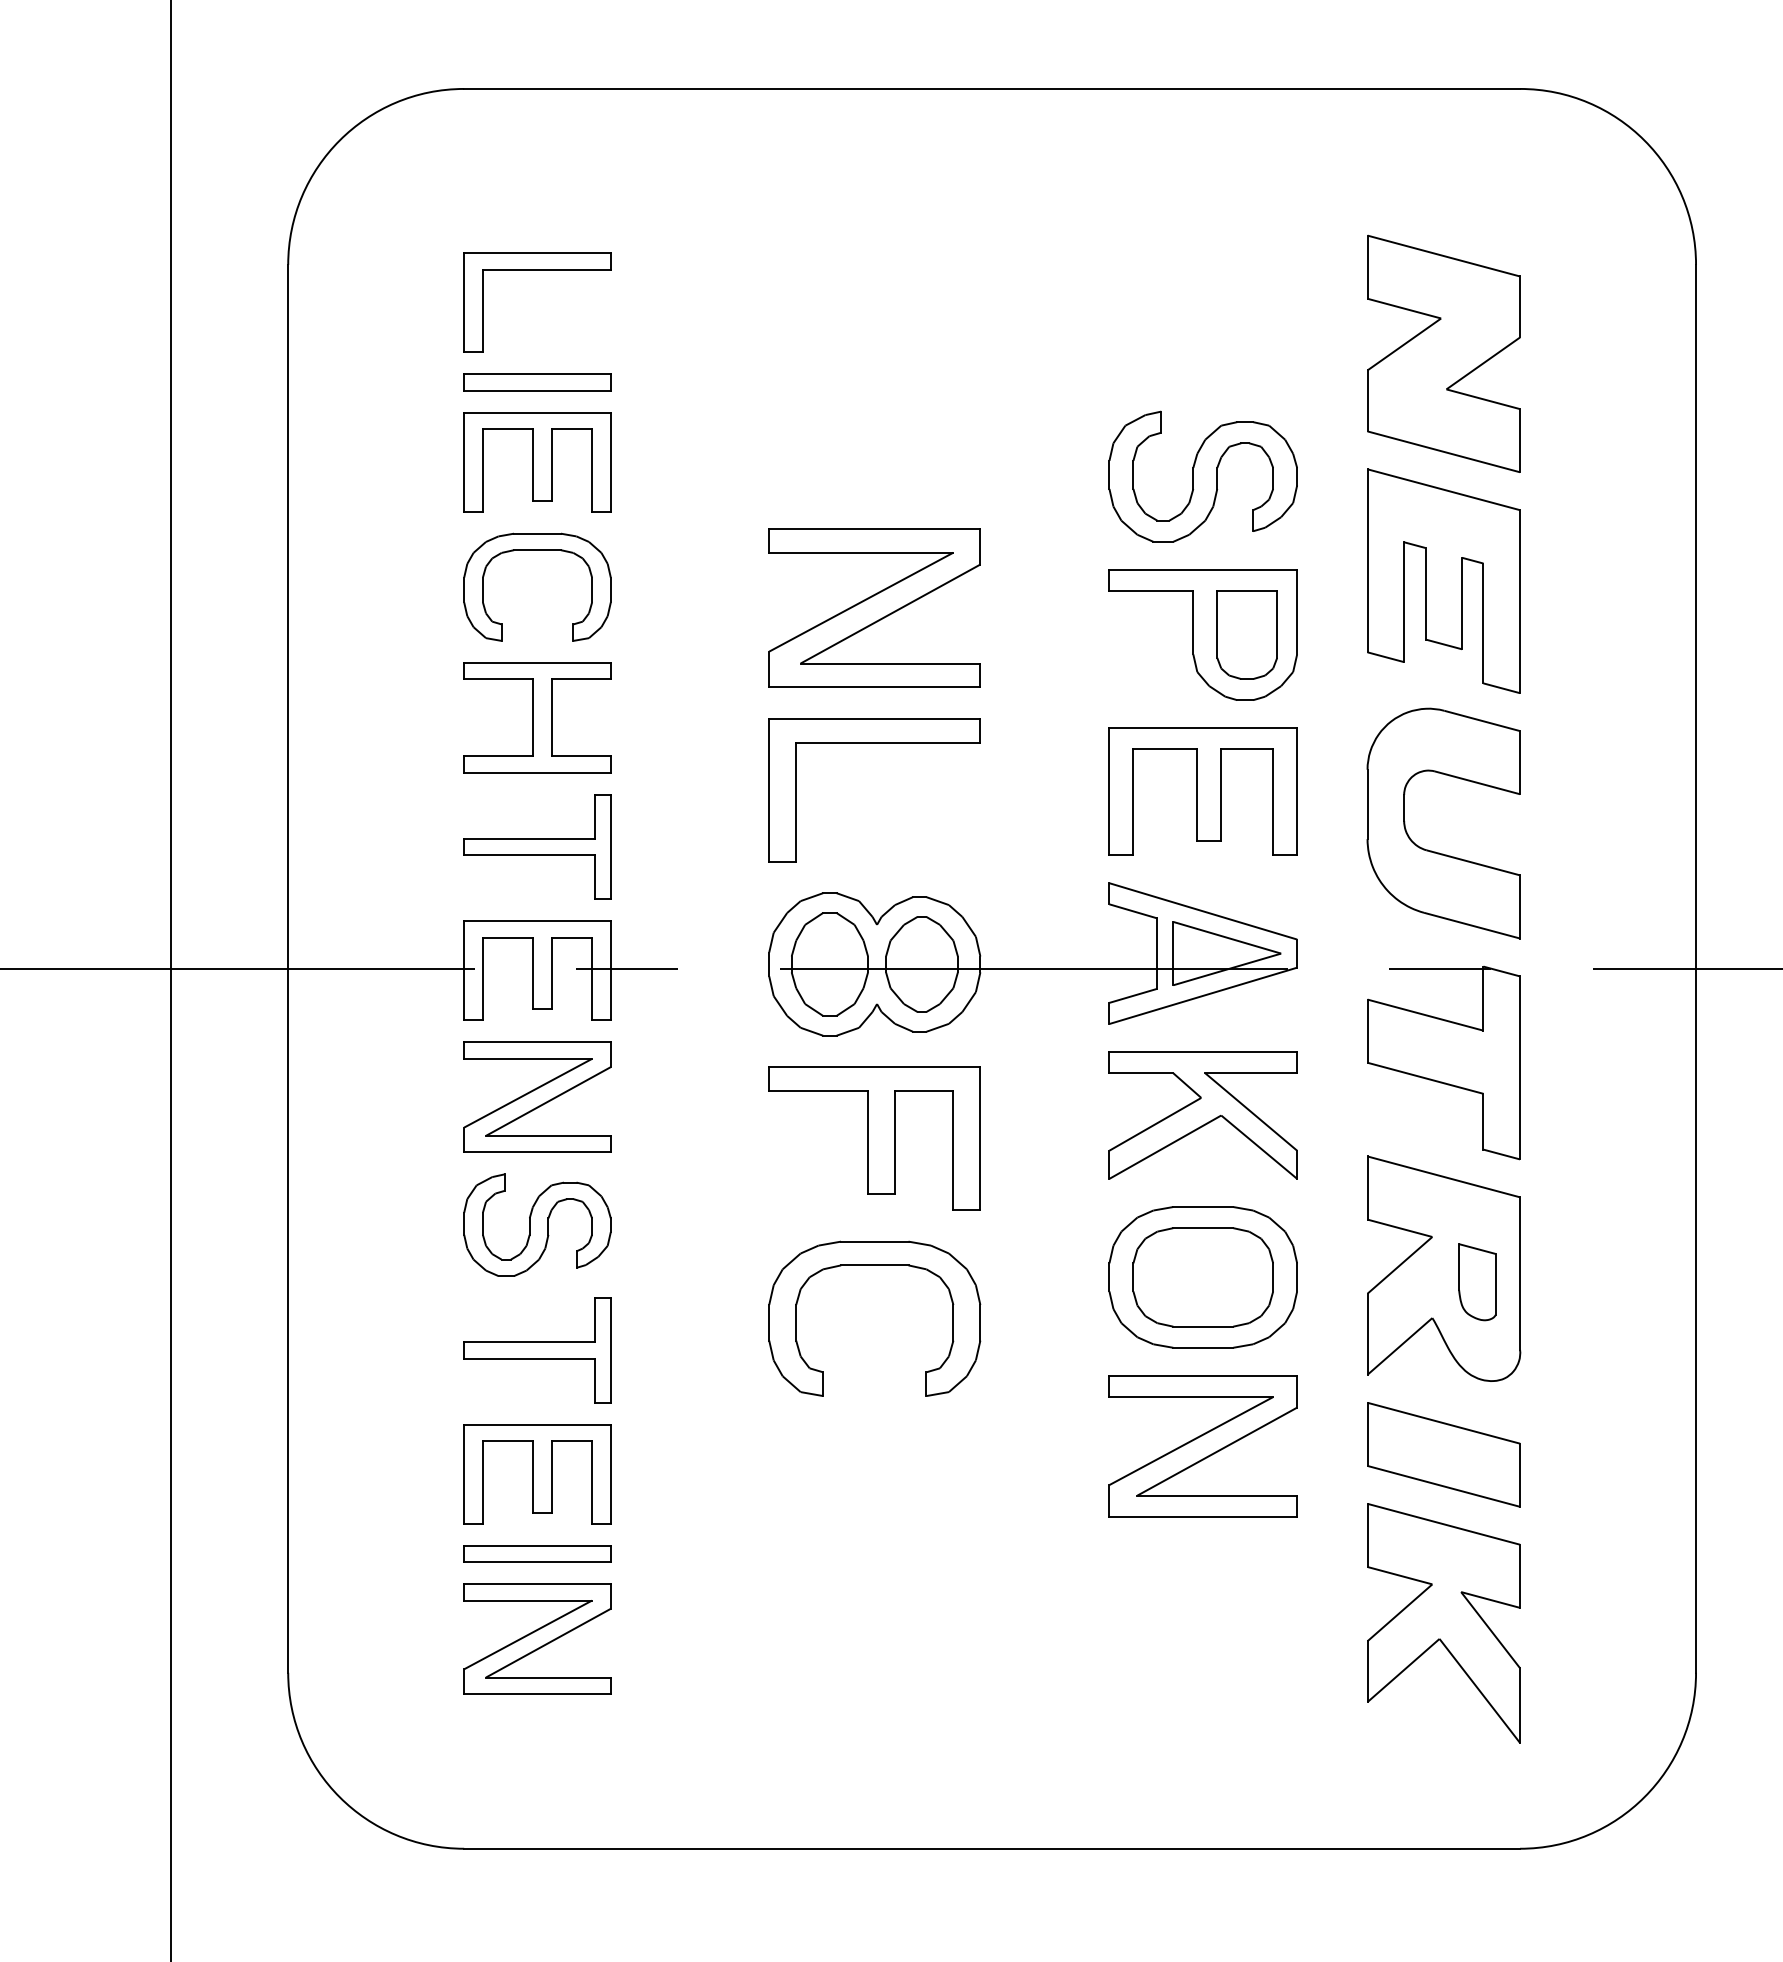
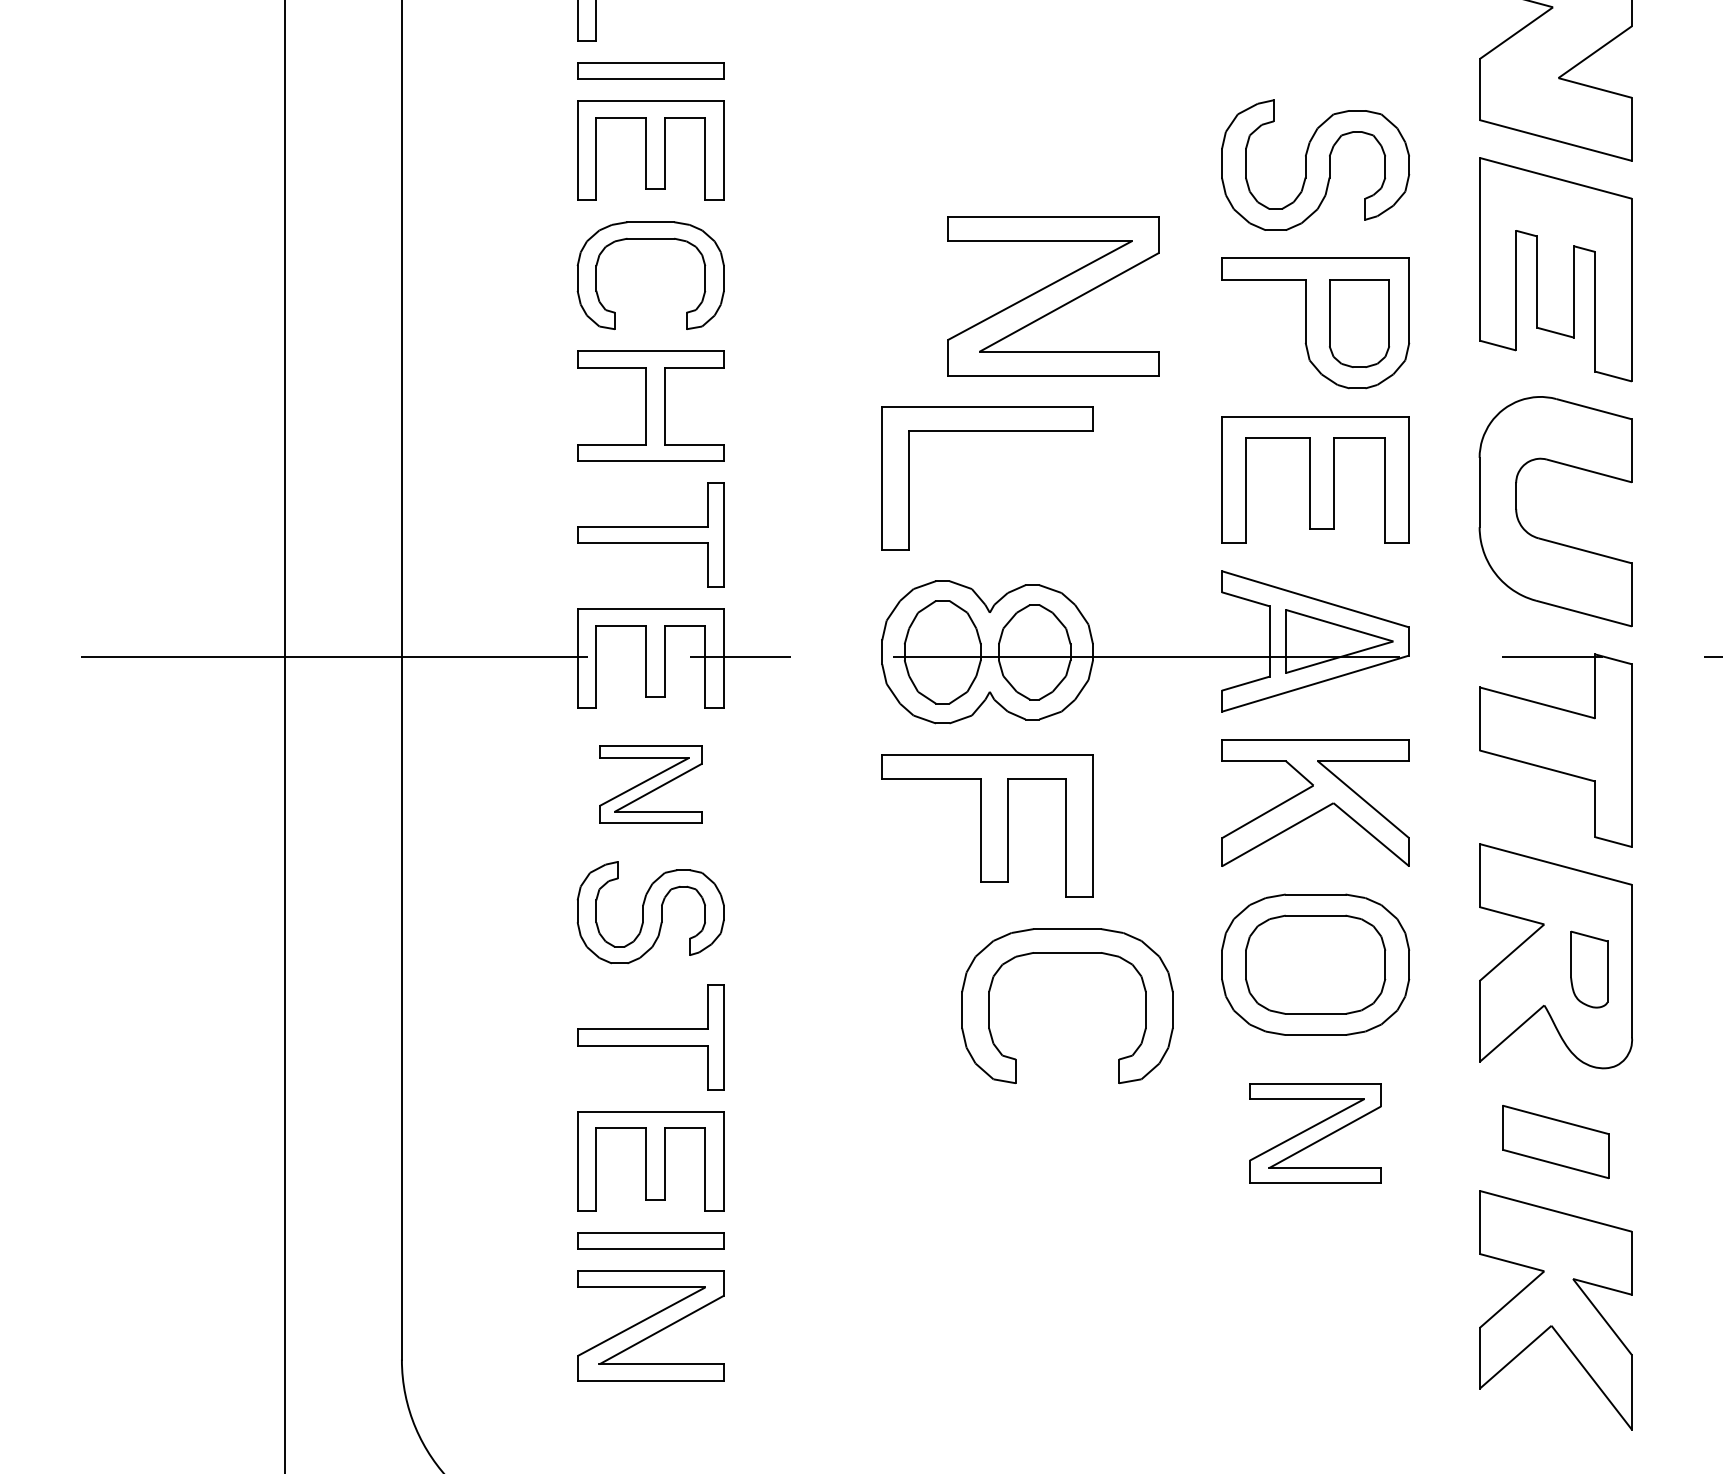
part: (874, 607) -> (1053, 295), moved
part: (537, 1096) -> (650, 784), size x0.7
part: (874, 1265) -> (1067, 952), moved
part: (1202, 1446) -> (1314, 1133), size x0.7
part: (1443, 1454) -> (1555, 1141), size x0.7

